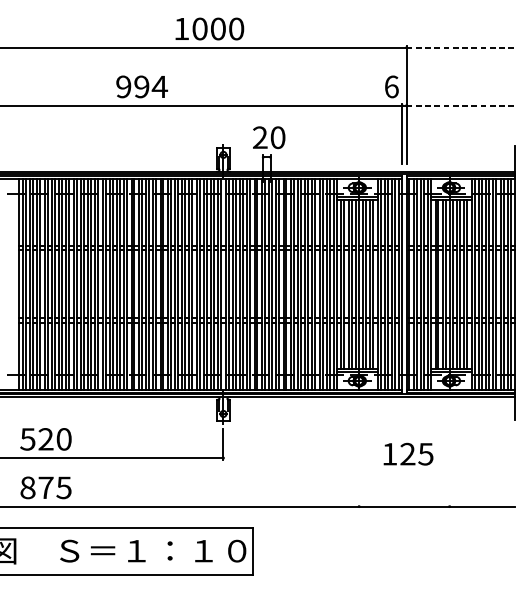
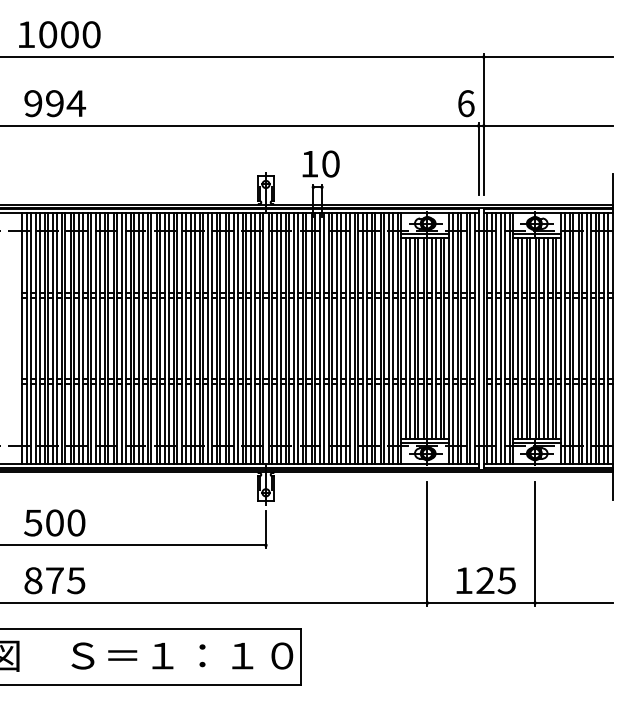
text: (209, 28) -> (59, 34), moved
line: (460, 48) -> (548, 57), dashed -> solid
text: (141, 86) -> (54, 103), moved
line: (460, 105) -> (548, 125), dashed -> solid
text: (260, 137) -> (309, 163), 20 -> 10
text: (45, 438) -> (54, 522), 520 -> 500
text: (407, 454) -> (485, 580), moved
line: (359, 456) -> (427, 543), added
line: (449, 456) -> (535, 543), added

